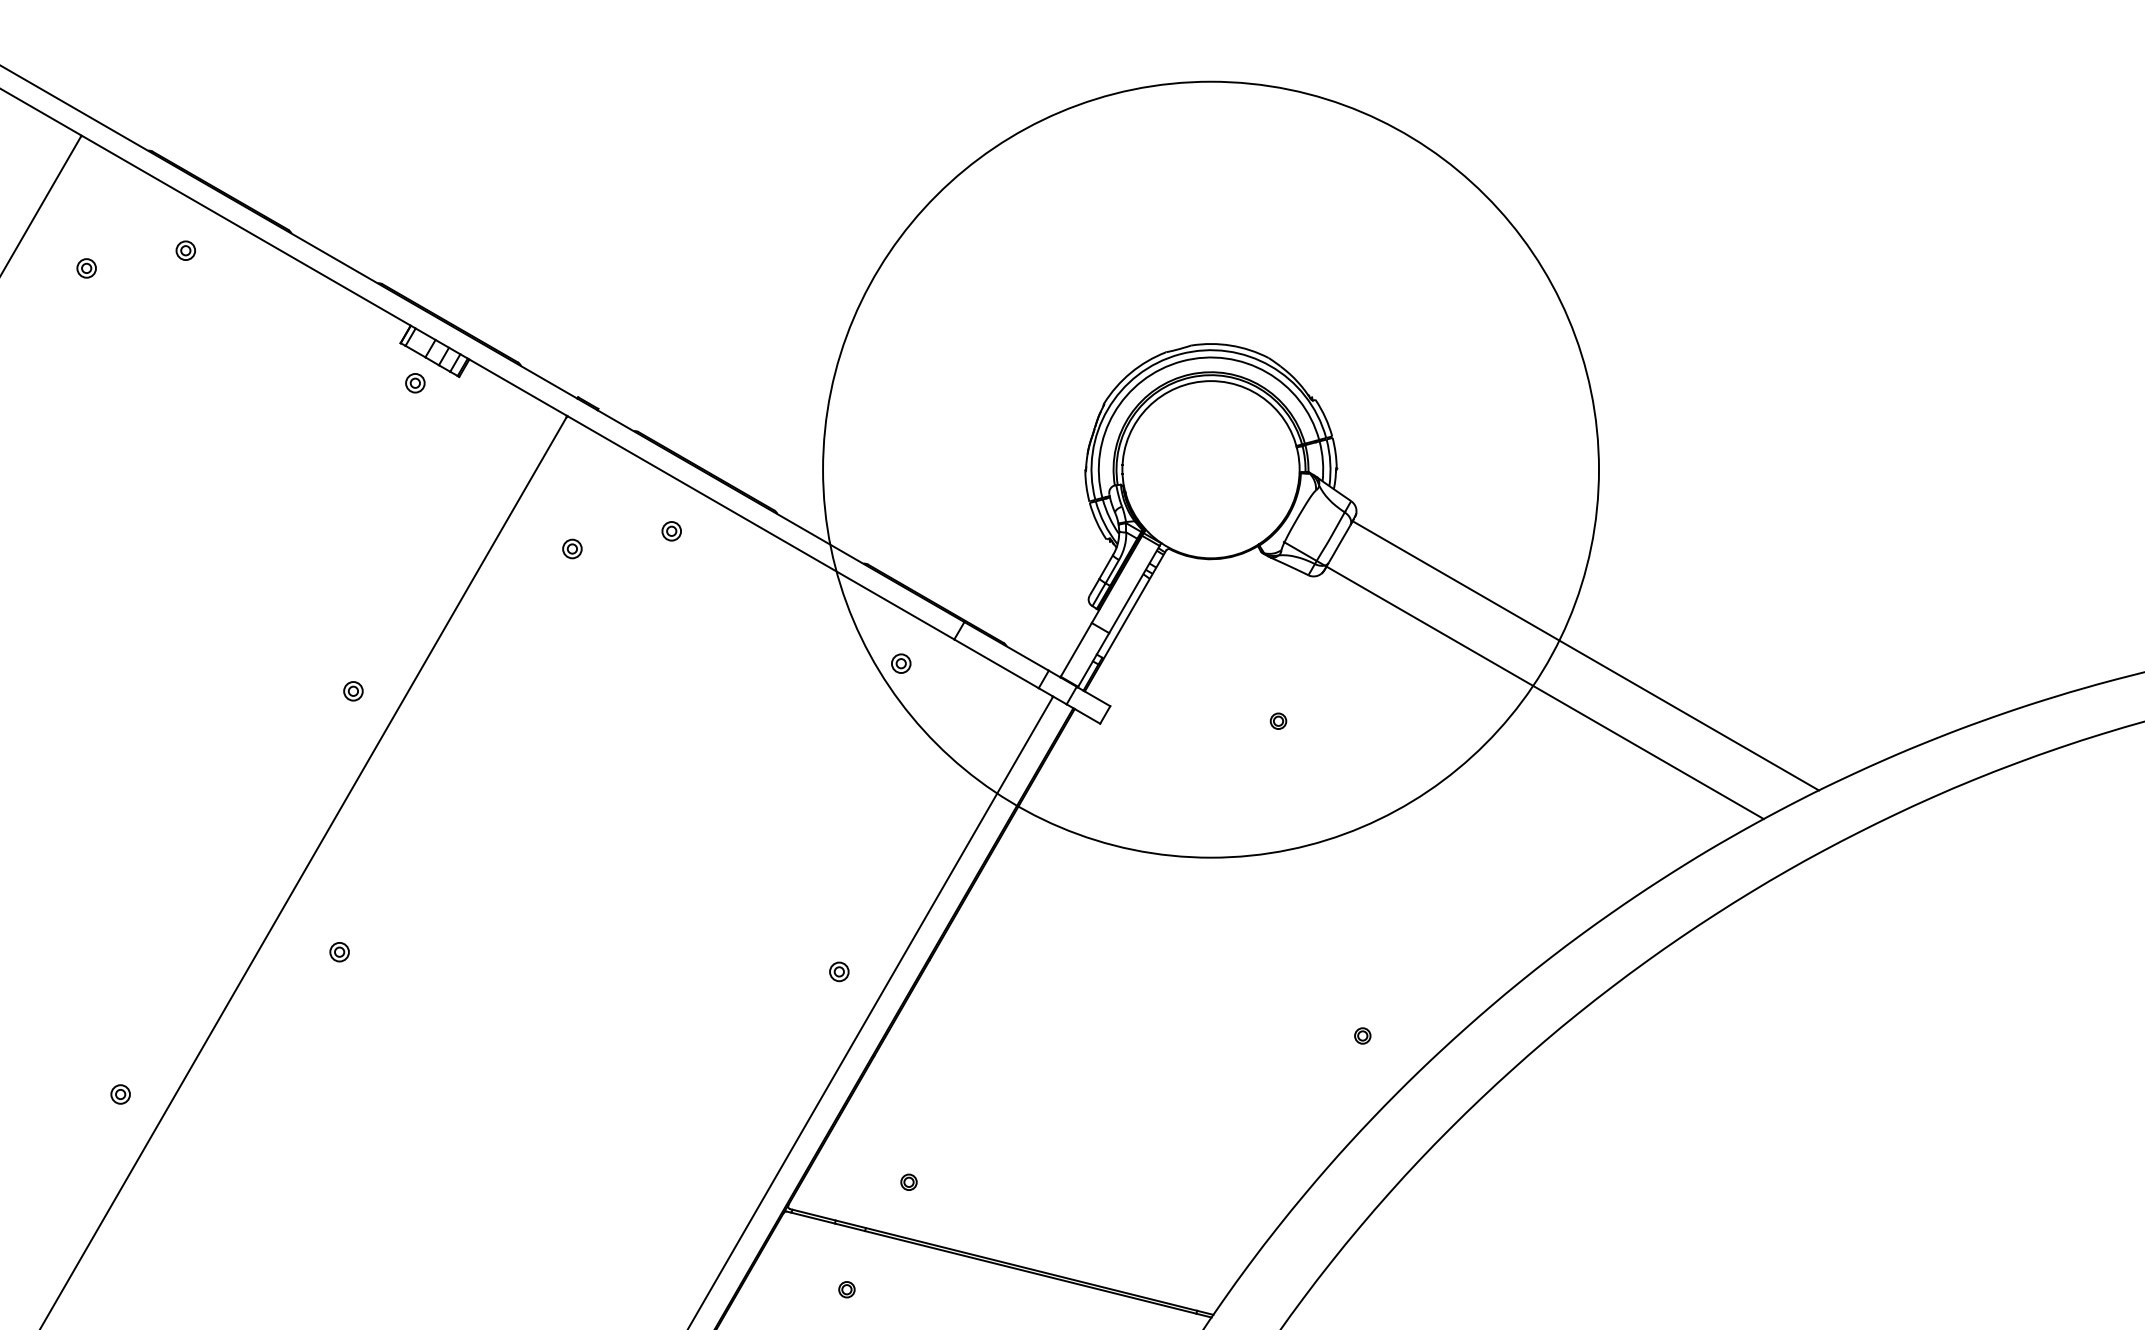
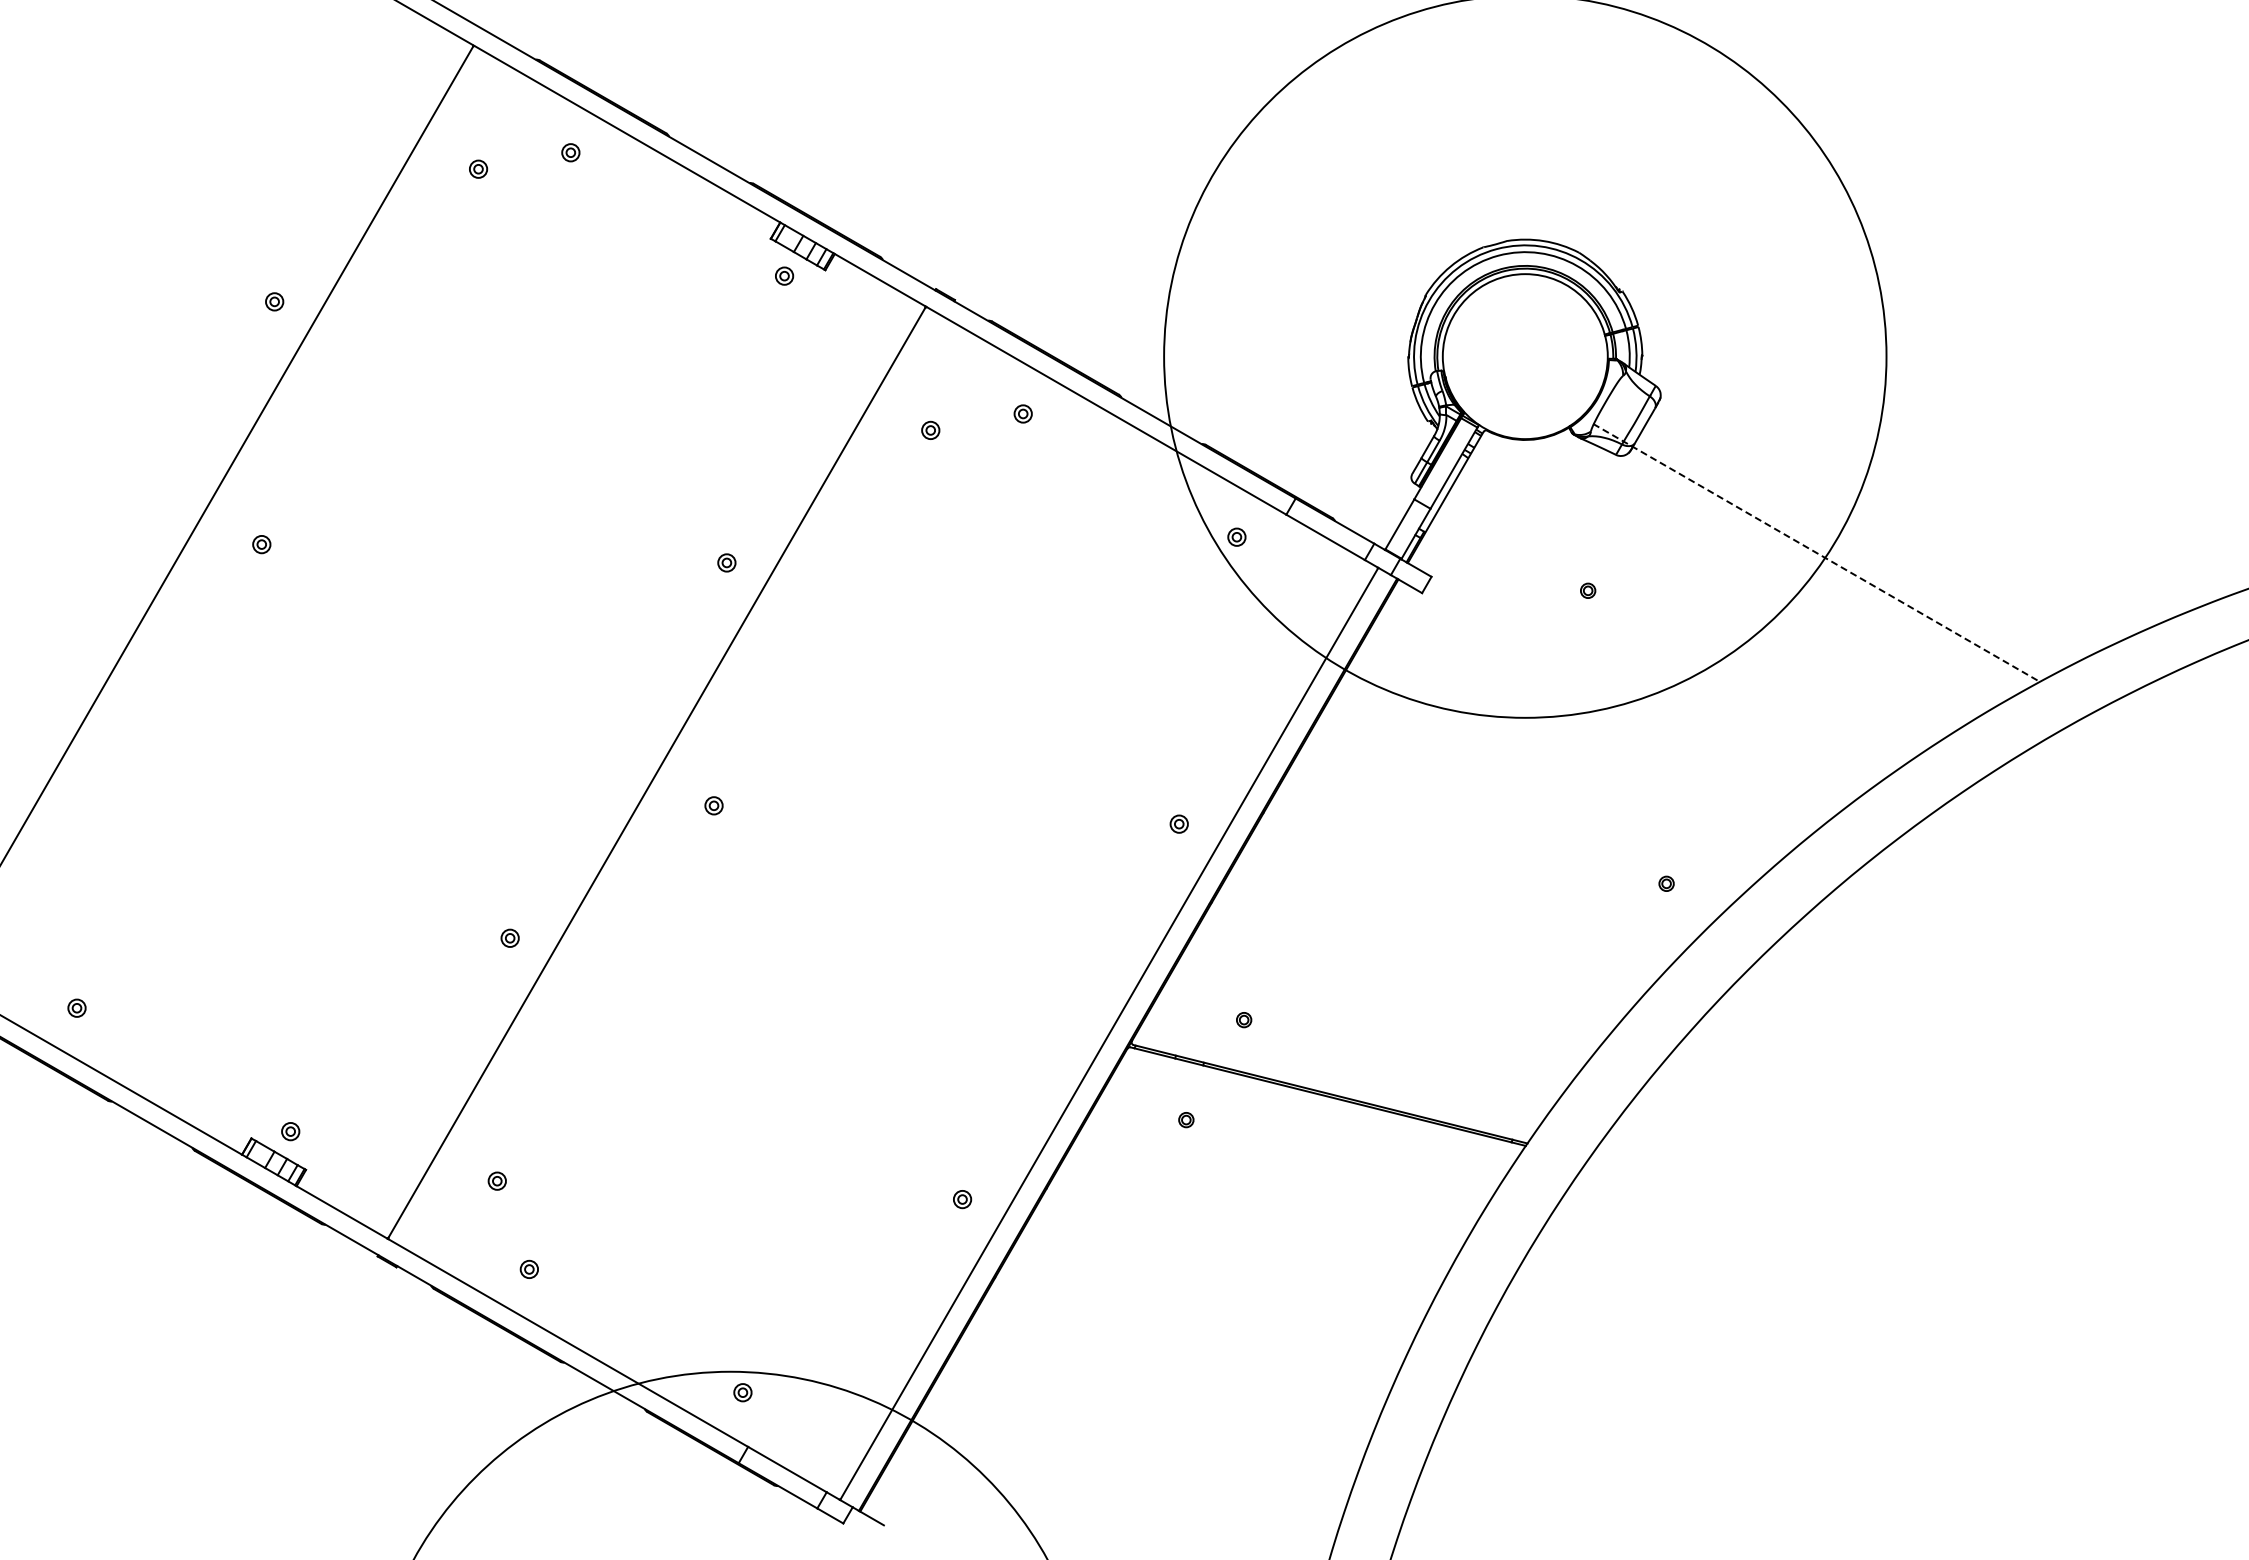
line: (1586, 655) -> (1874, 529), removed
line: (1523, 680) -> (1816, 552), solid -> dashed

